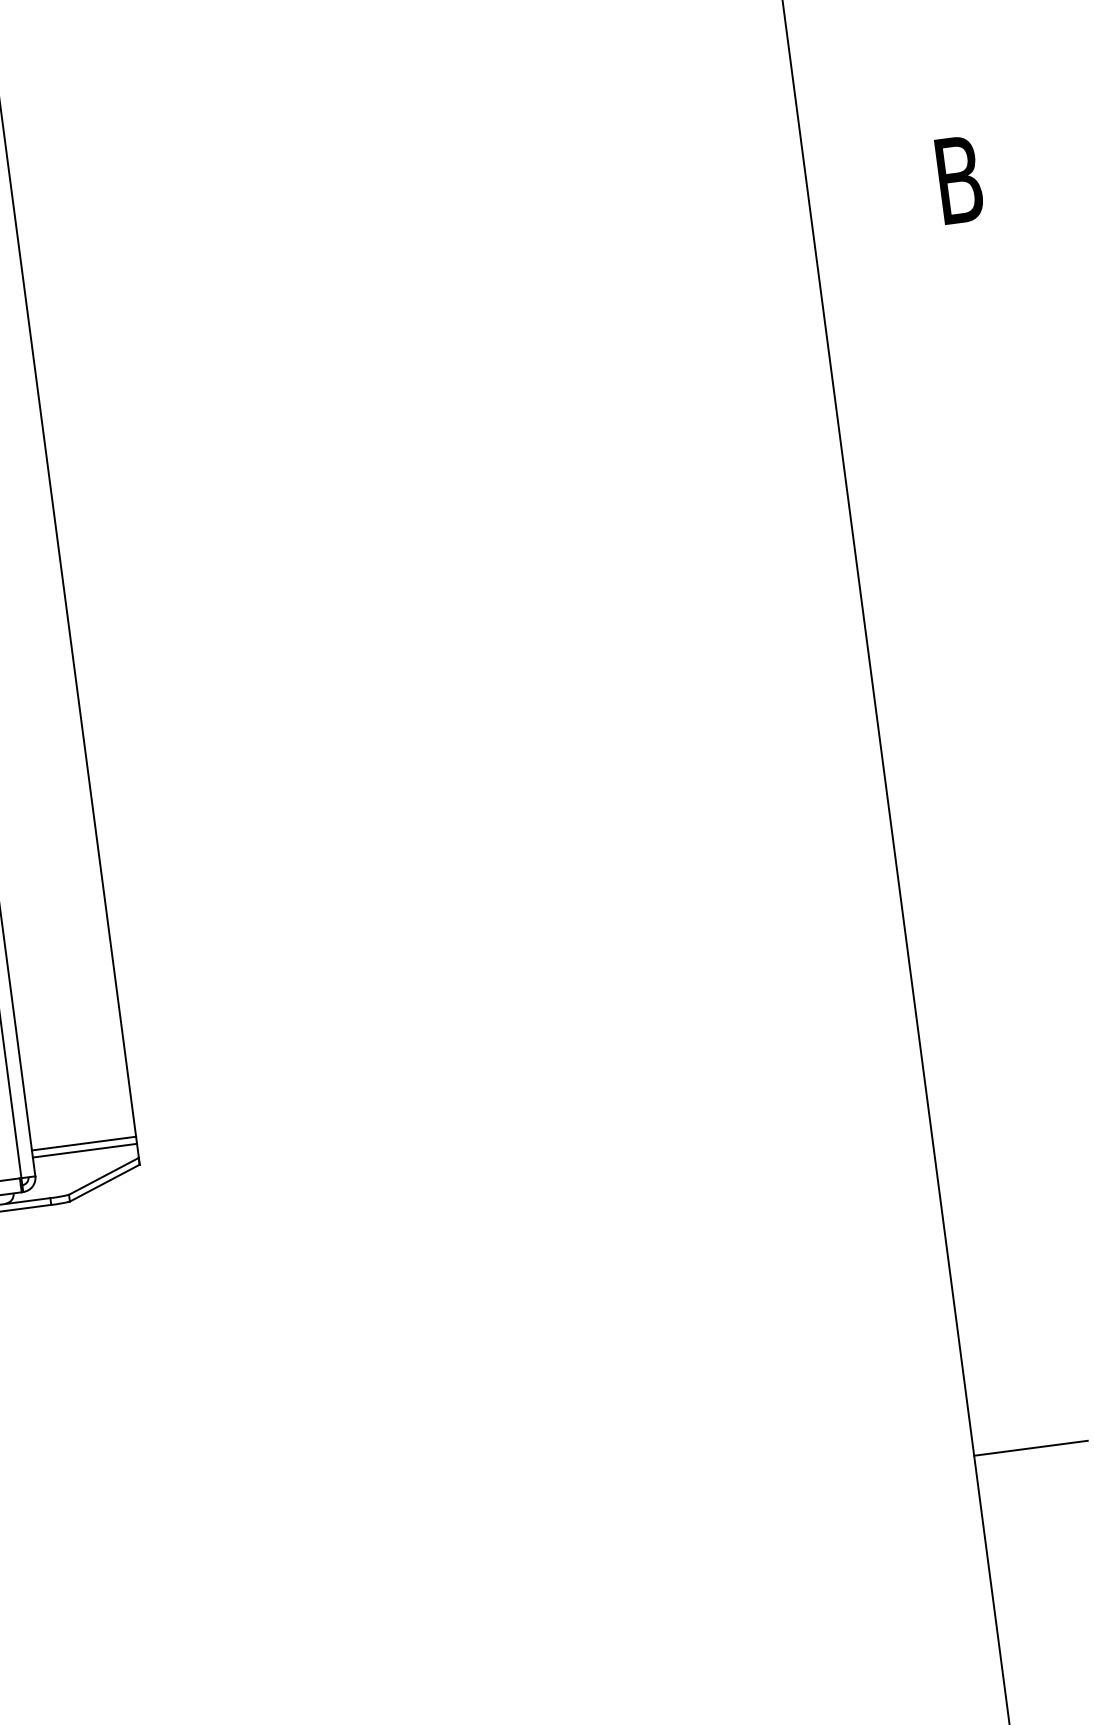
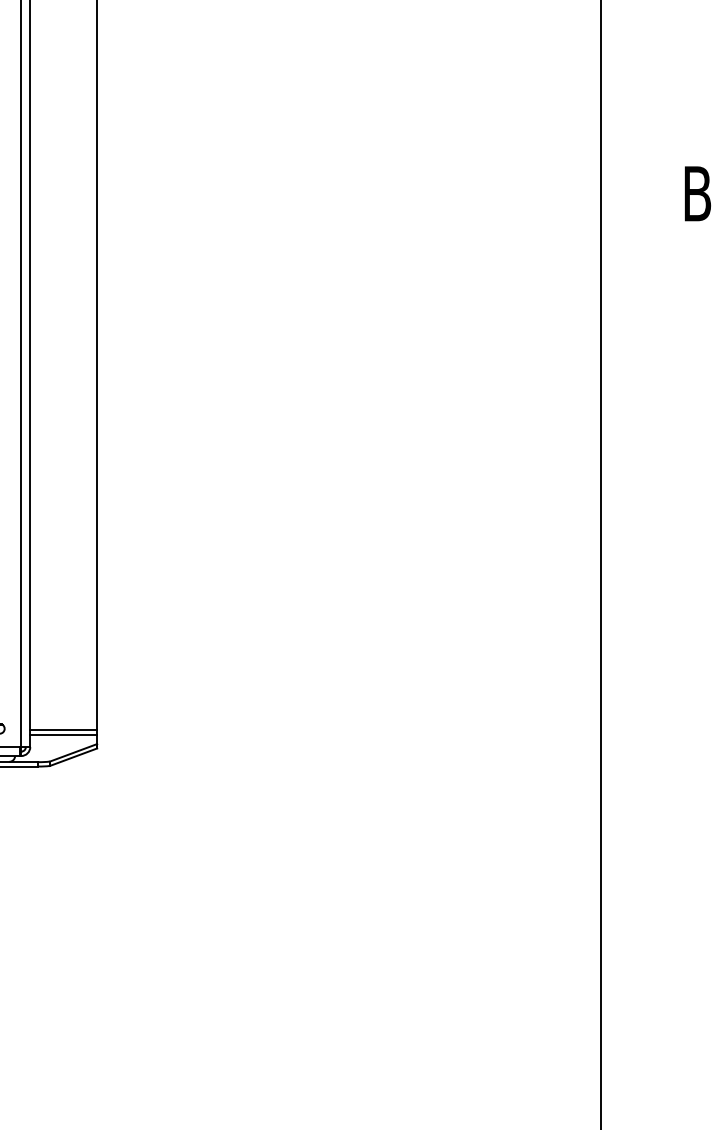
line: (1029, 1449) -> (636, 1002), removed

